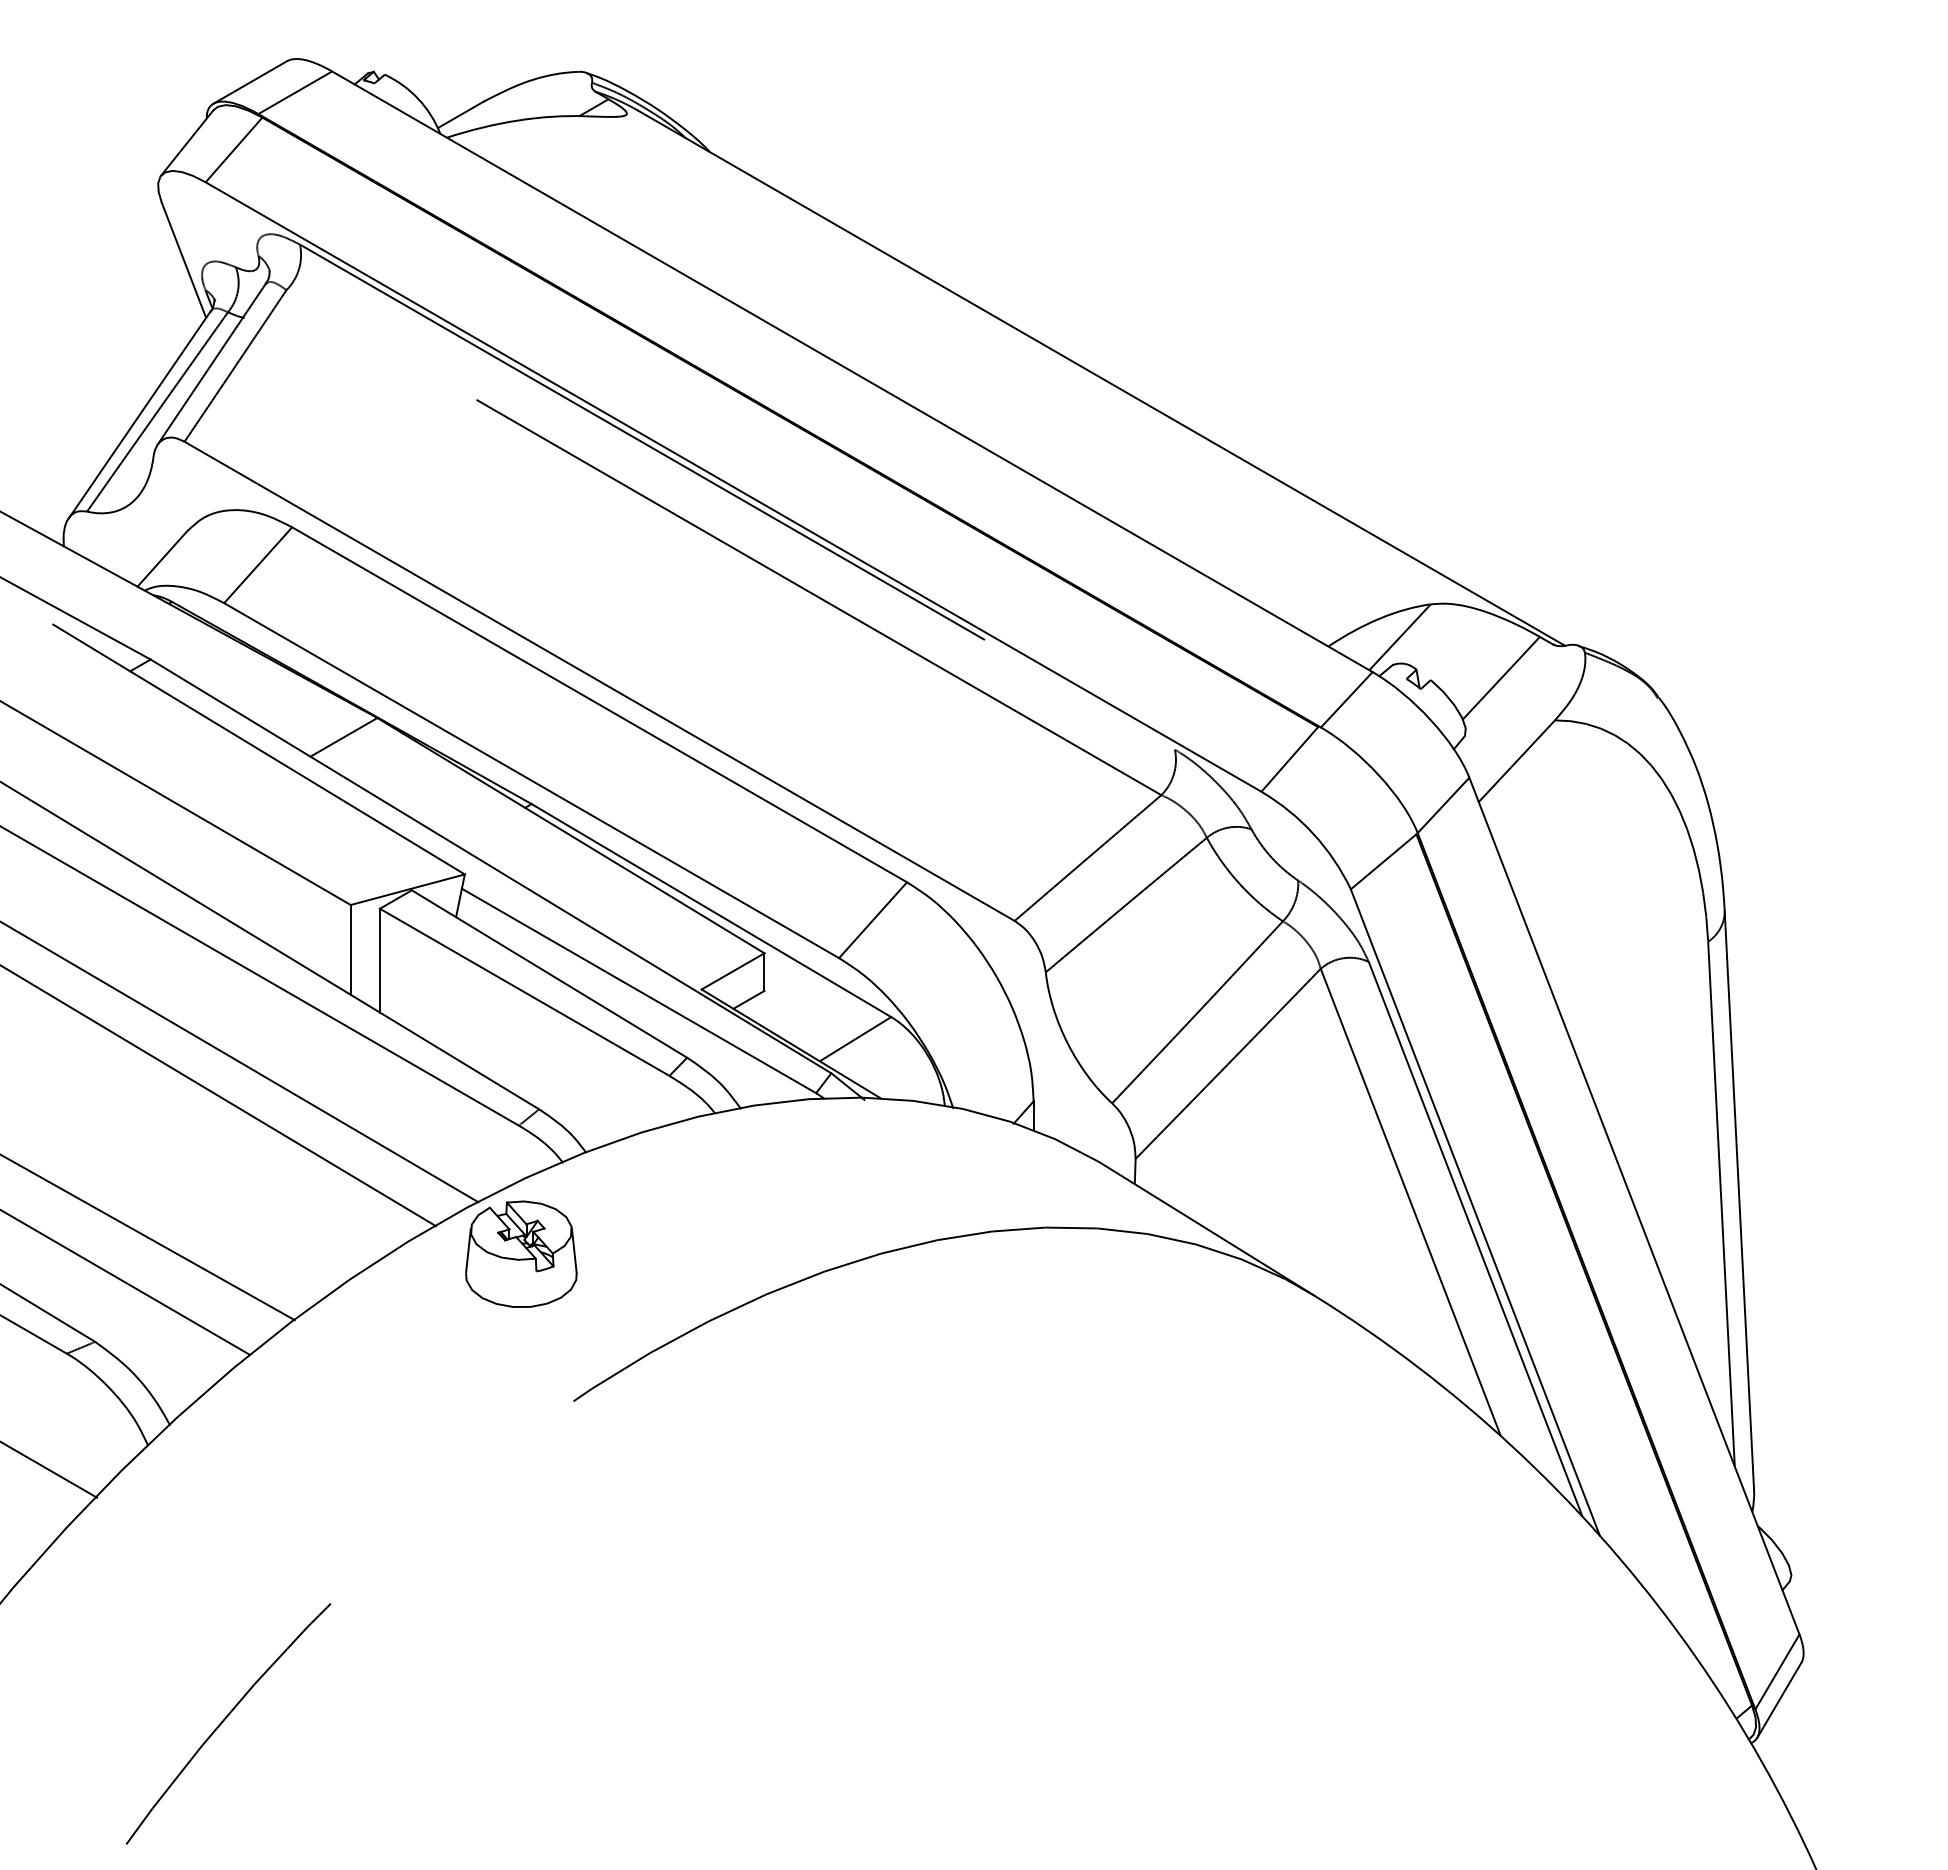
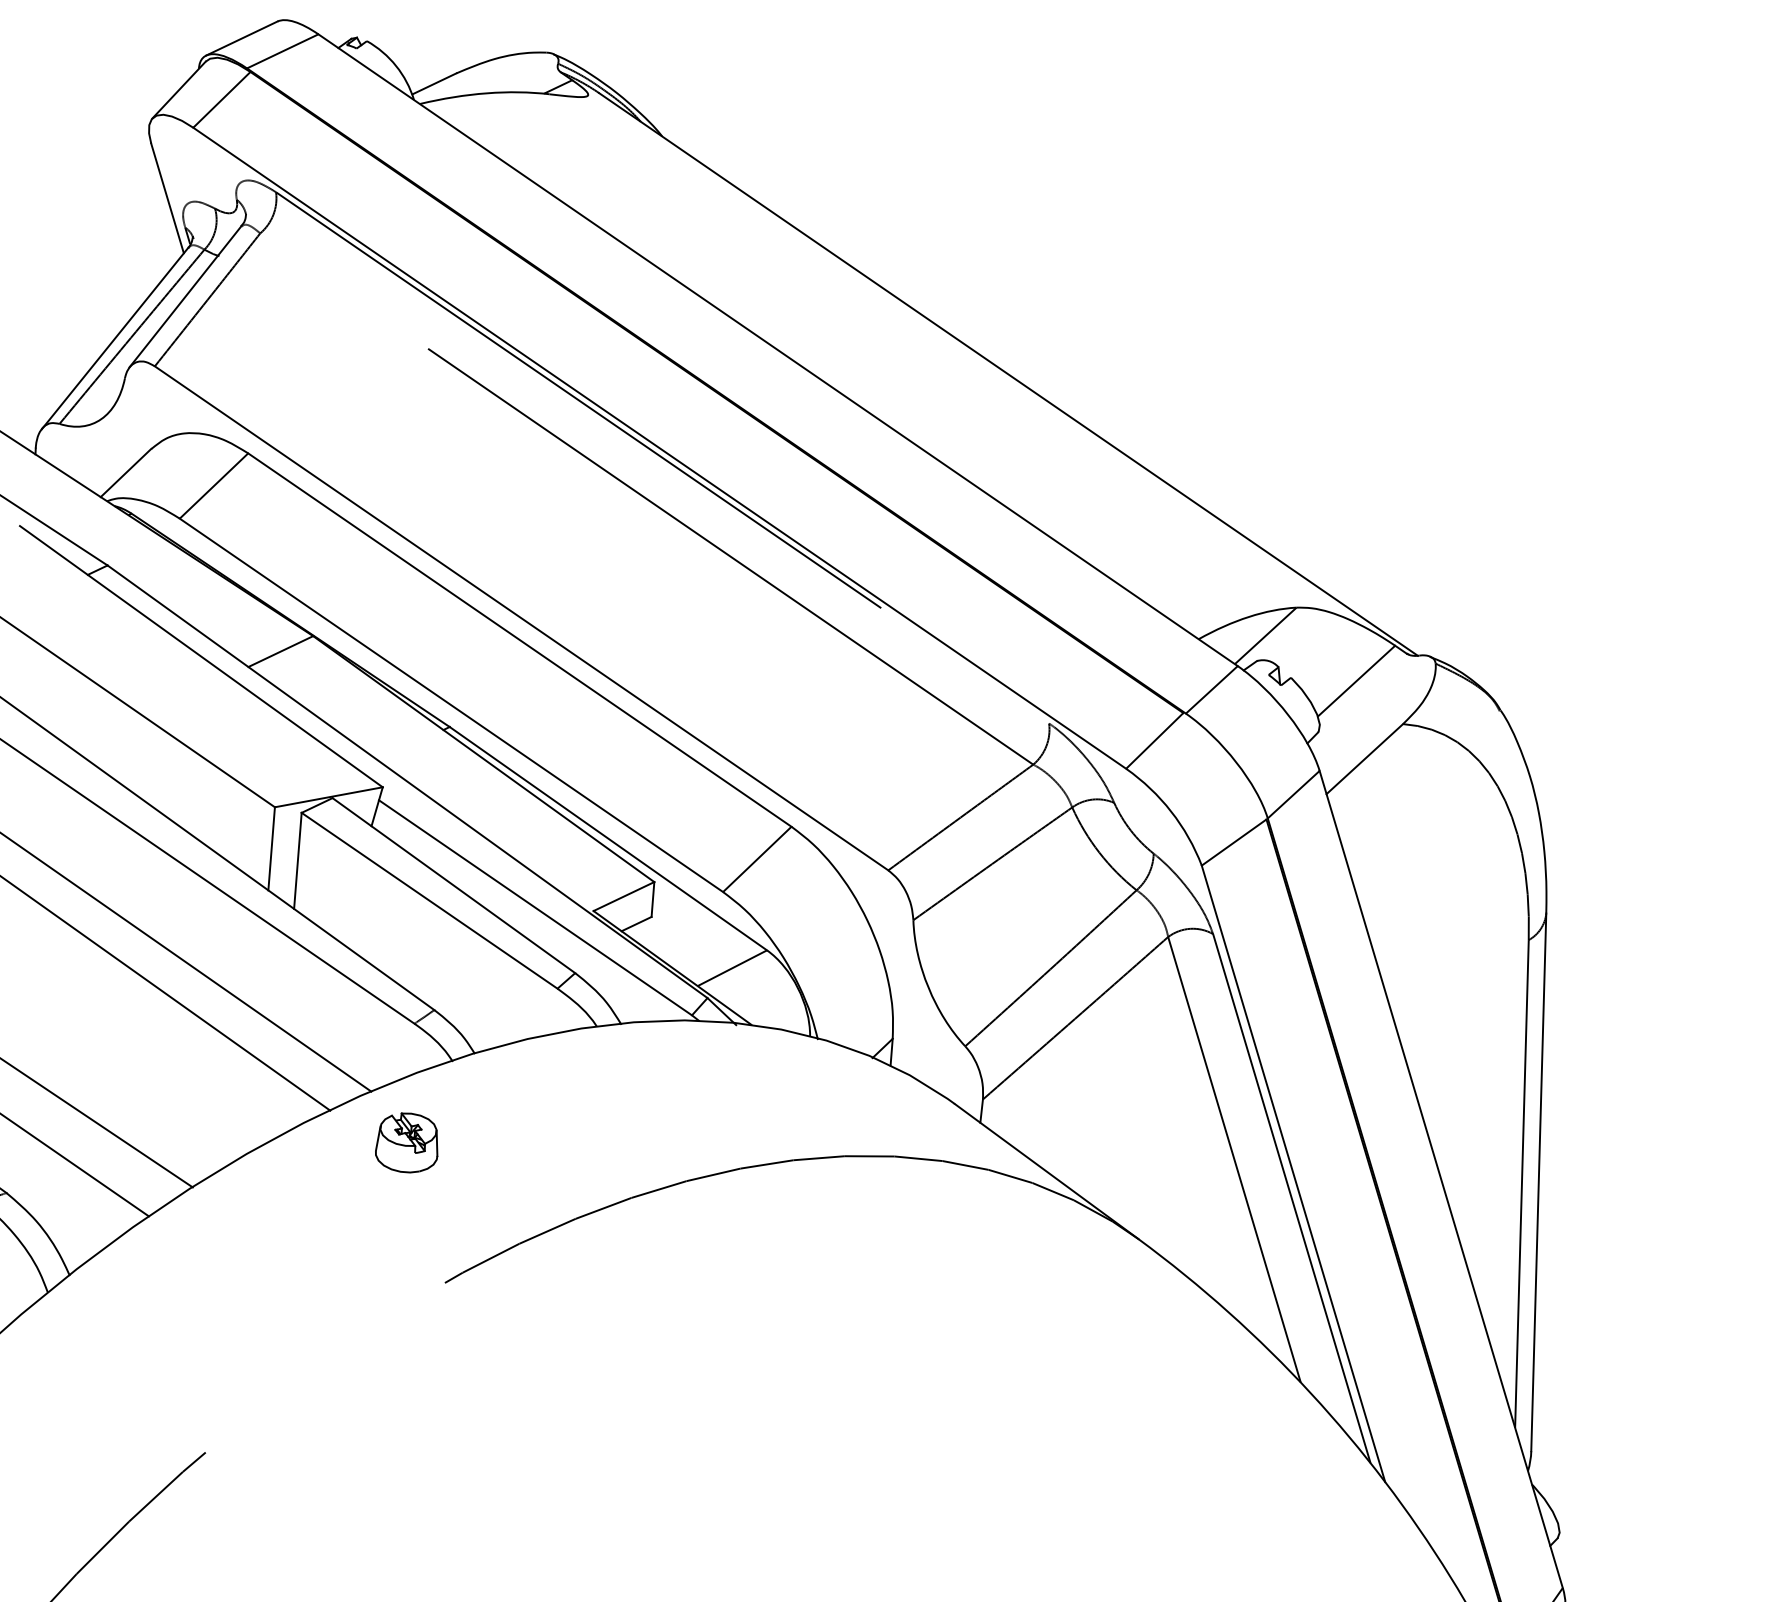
part: (521, 1253) -> (407, 1142), size x0.6

